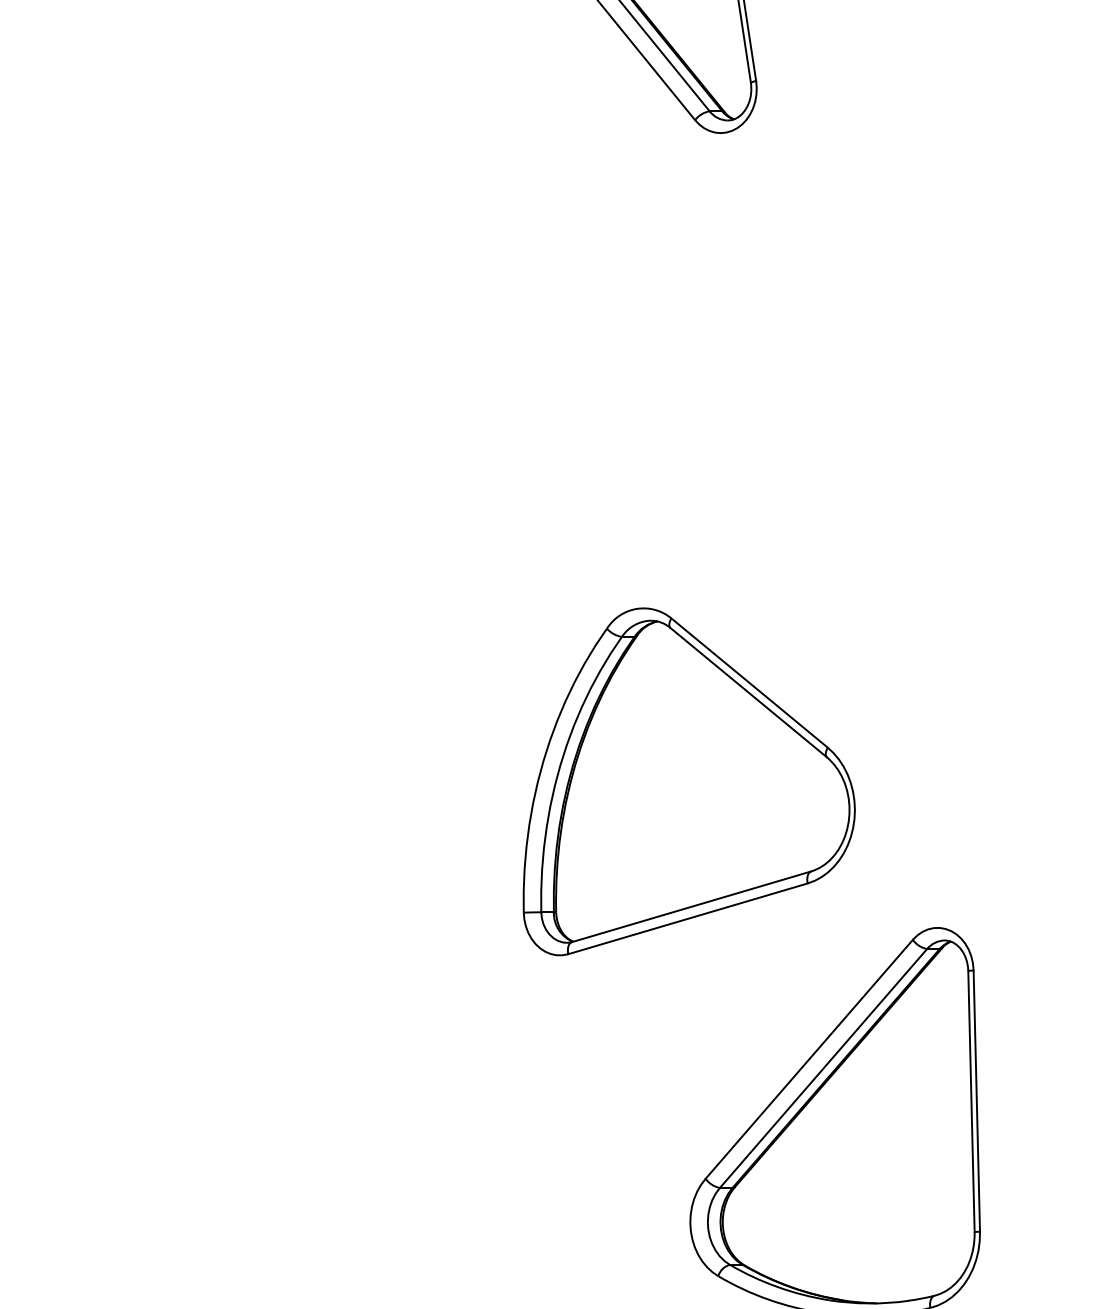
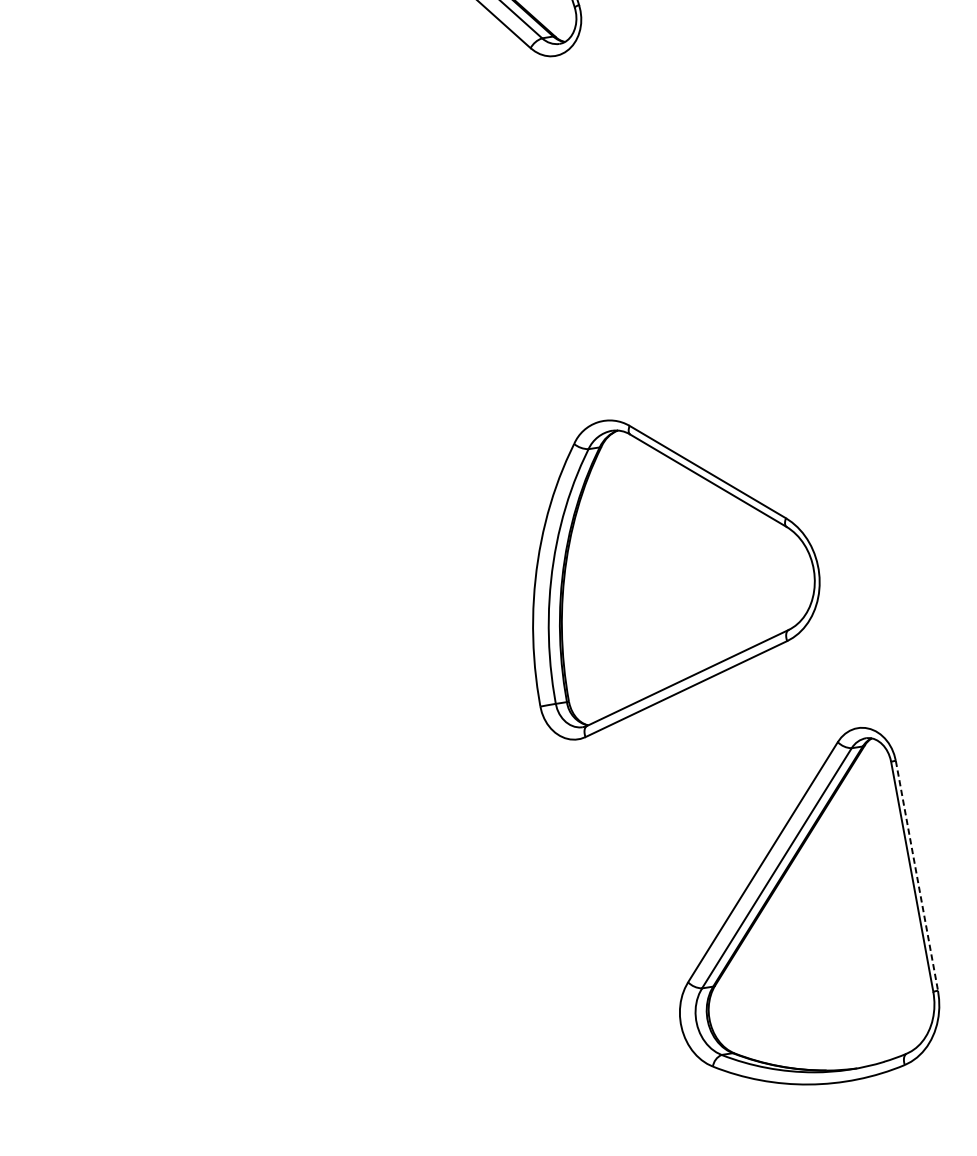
part: (688, 781) -> (667, 567), moved
line: (976, 1101) -> (916, 876), solid -> dashed

